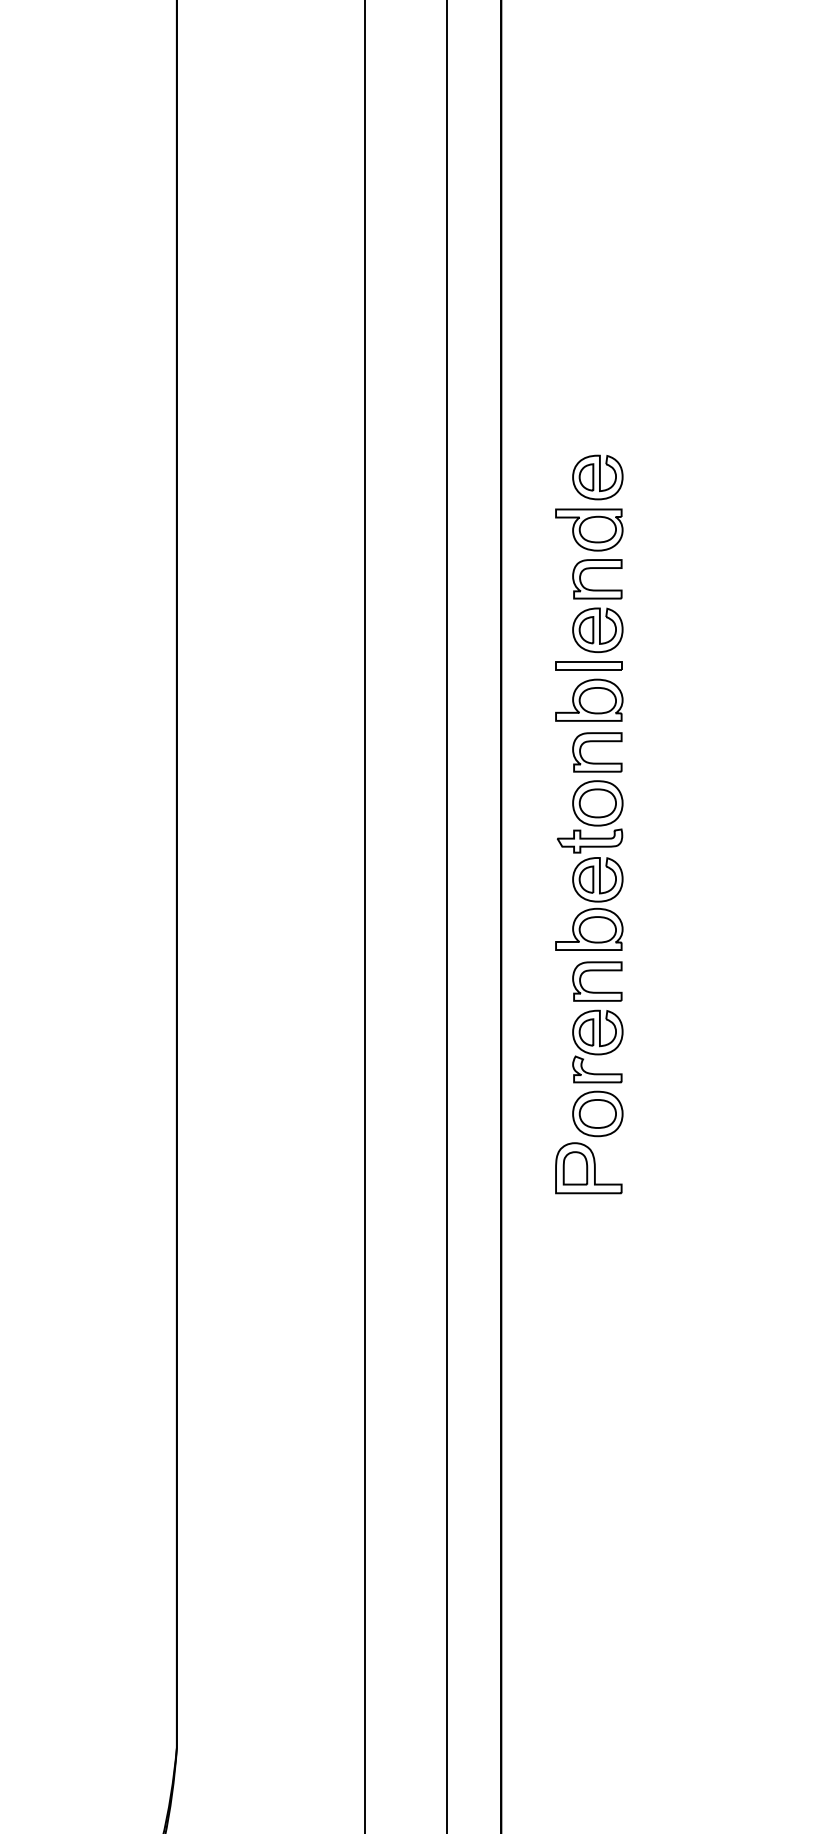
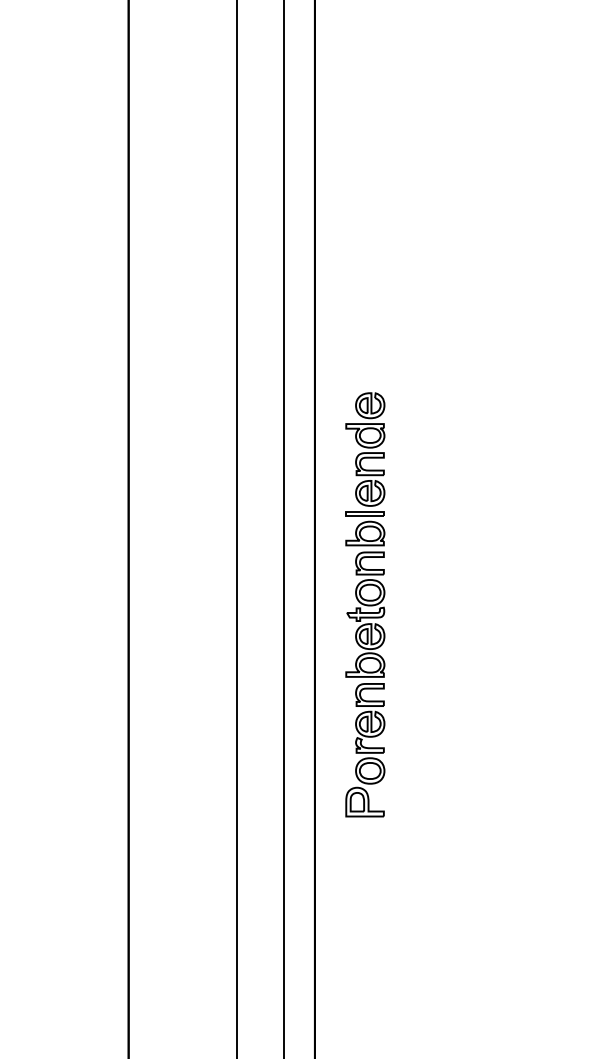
part: (589, 823) -> (365, 604), moved

